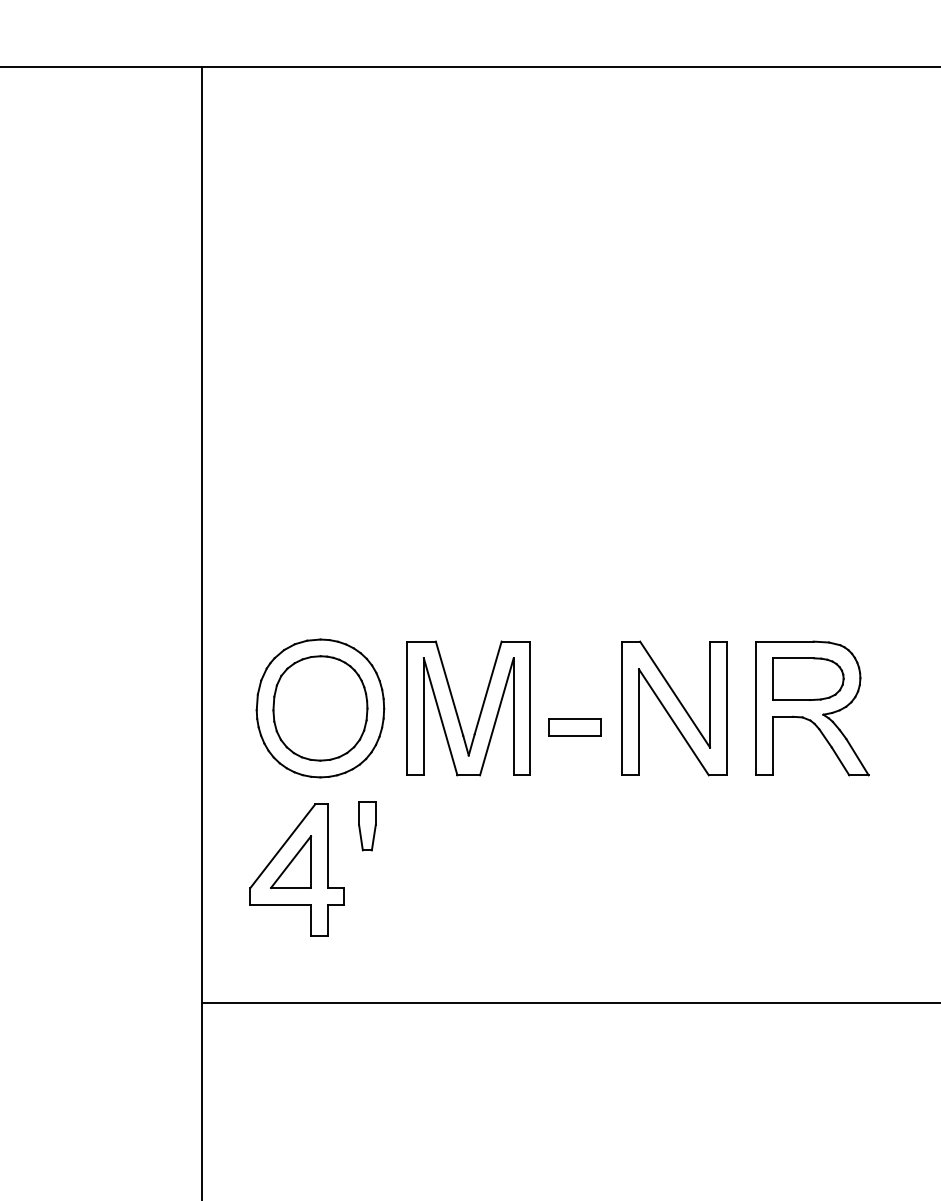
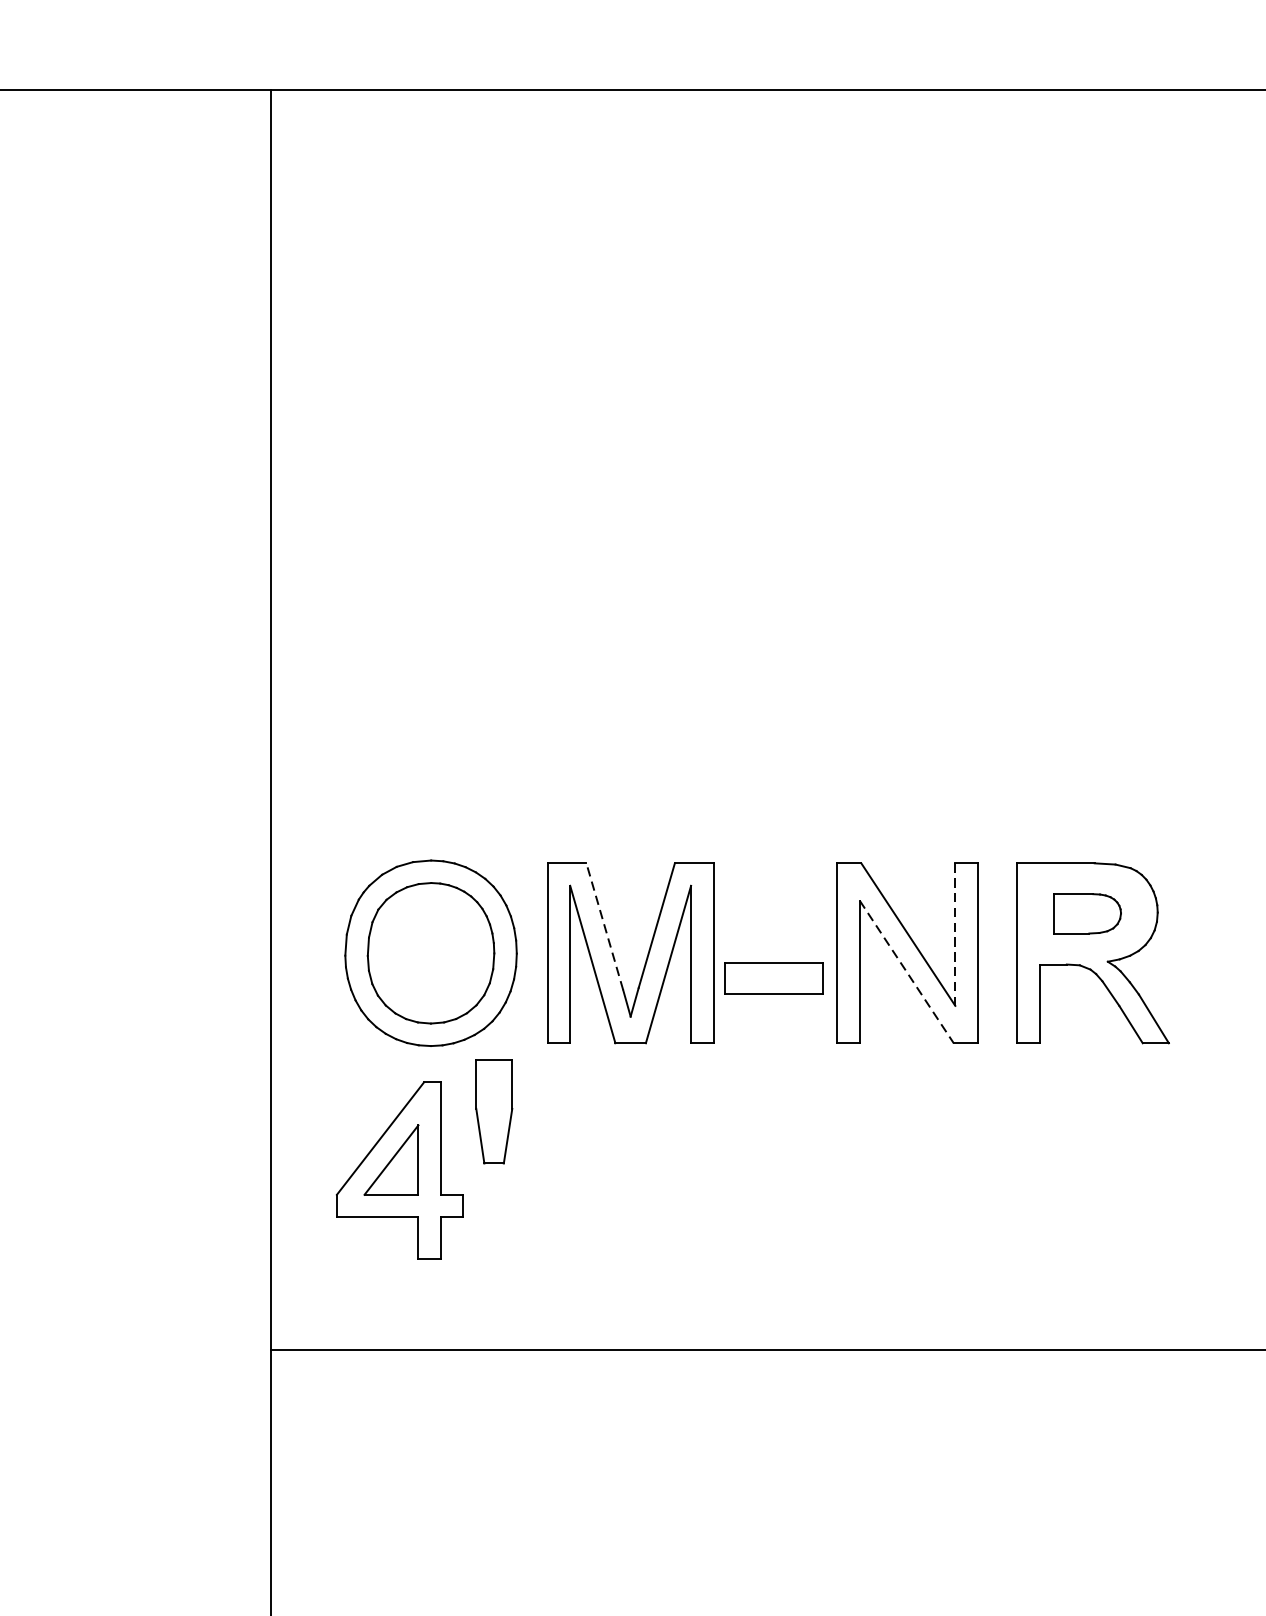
part: (808, 678) -> (1087, 912), size x0.7
line: (449, 688) -> (604, 926), solid -> dashed
line: (710, 694) -> (955, 934), solid -> dashed
line: (674, 722) -> (907, 972), solid -> dashed
part: (574, 727) -> (772, 978), size x1.4
part: (367, 826) -> (494, 1112), size x1.6

